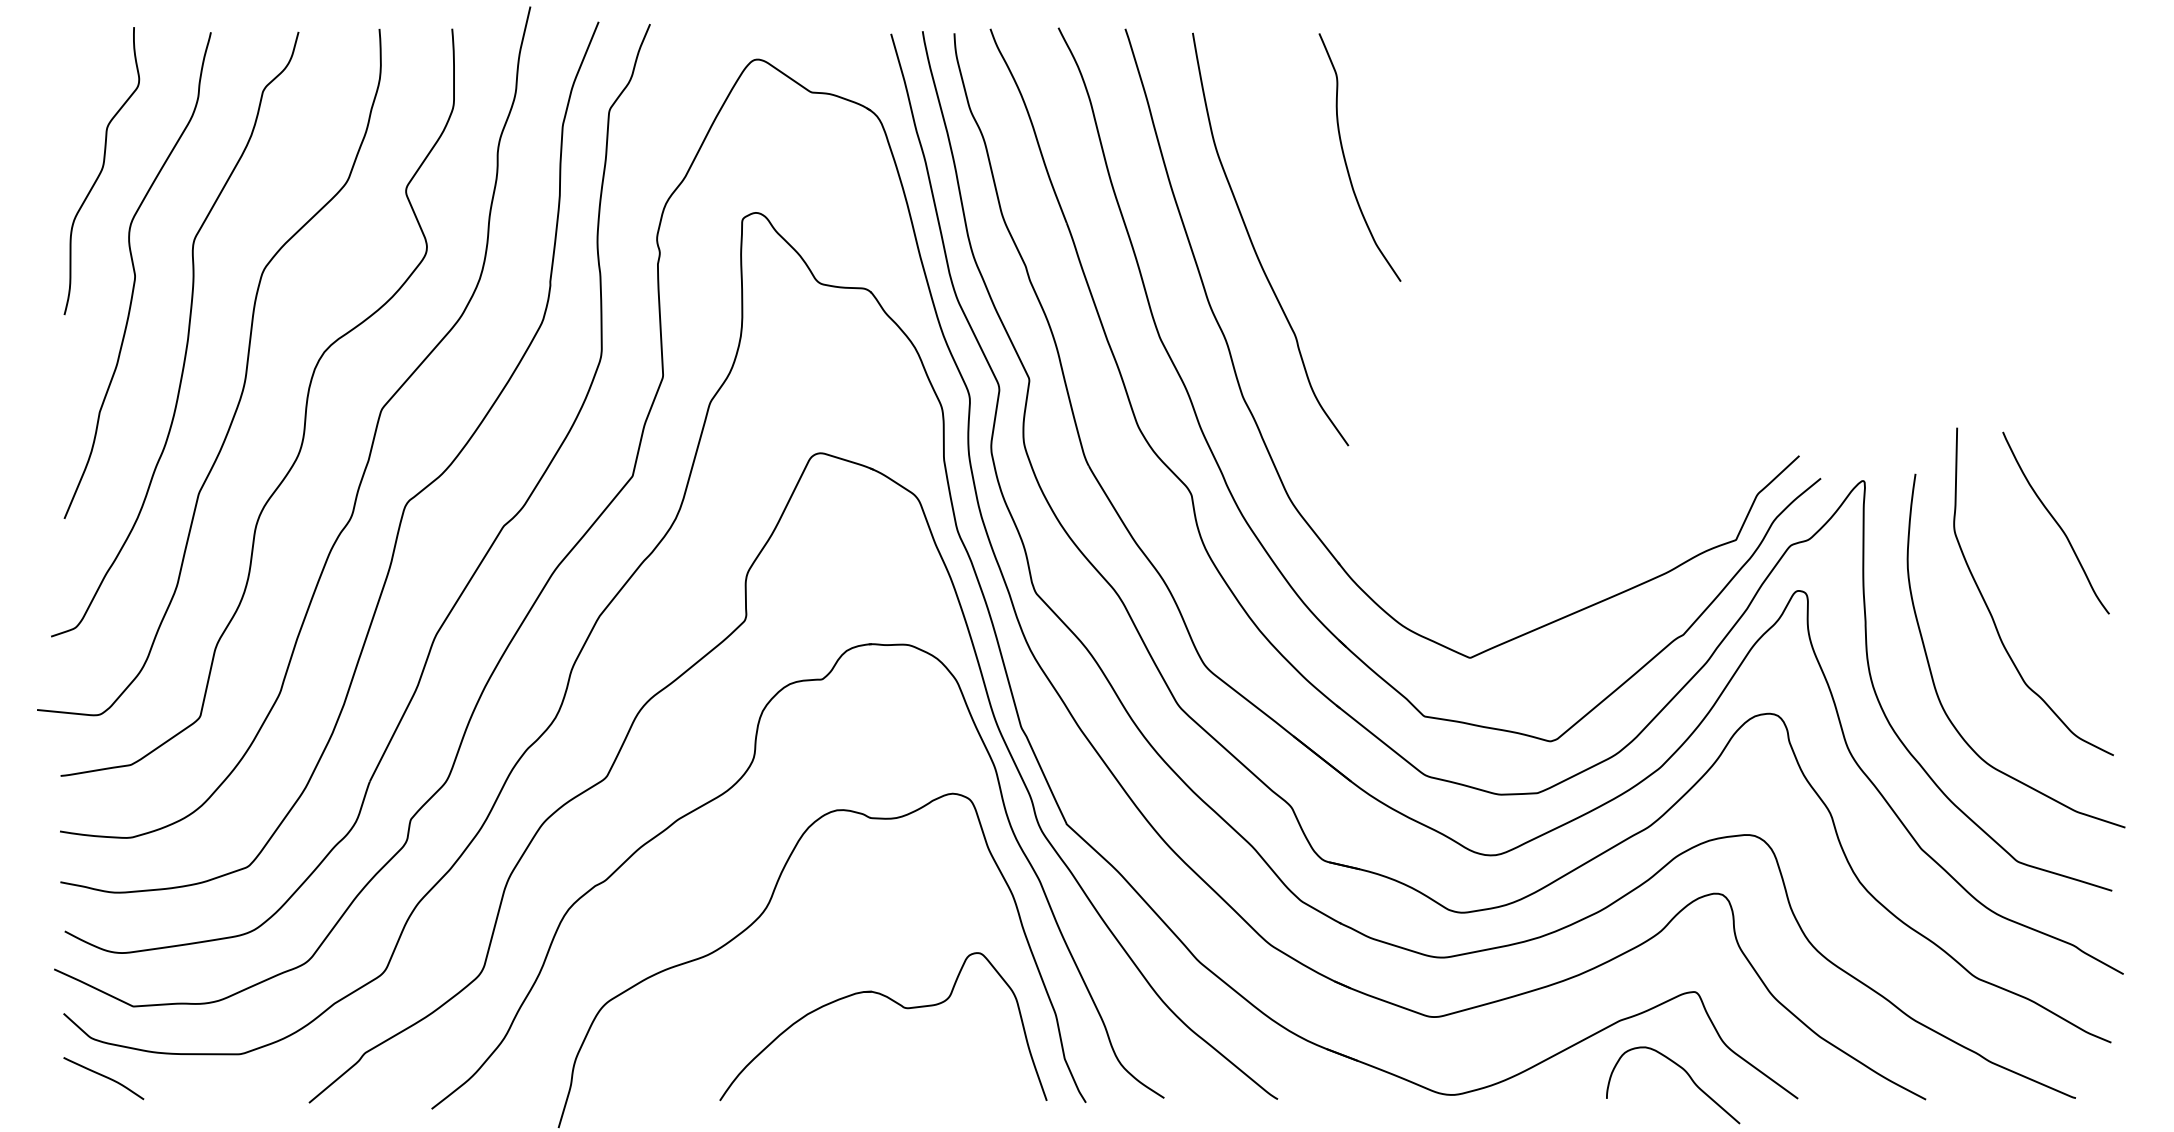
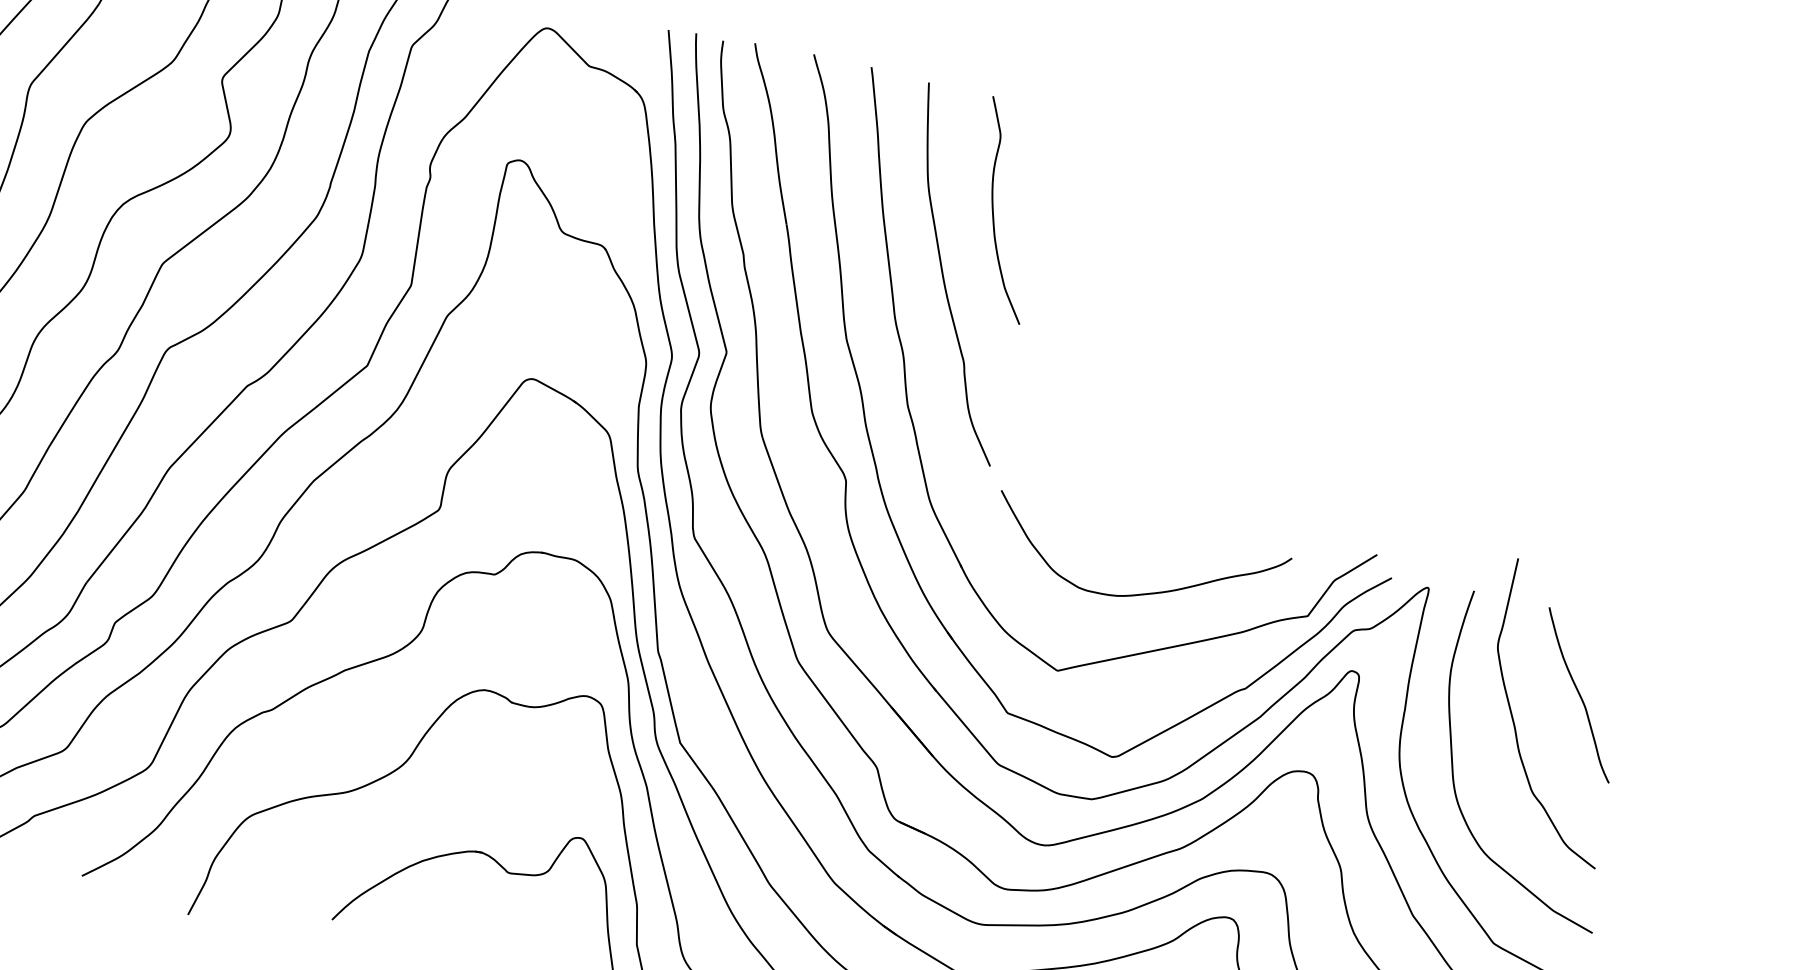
curve: (1346, 161) -> (993, 211), moved
curve: (2055, 522) -> (1578, 694), moved
curve: (1543, 553) -> (1139, 593), added

